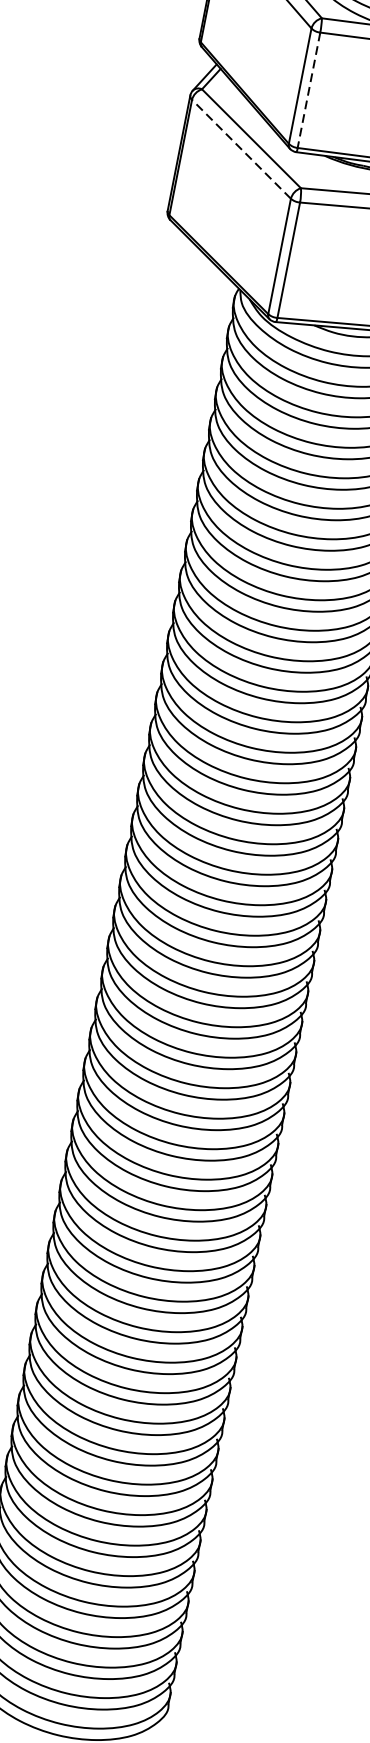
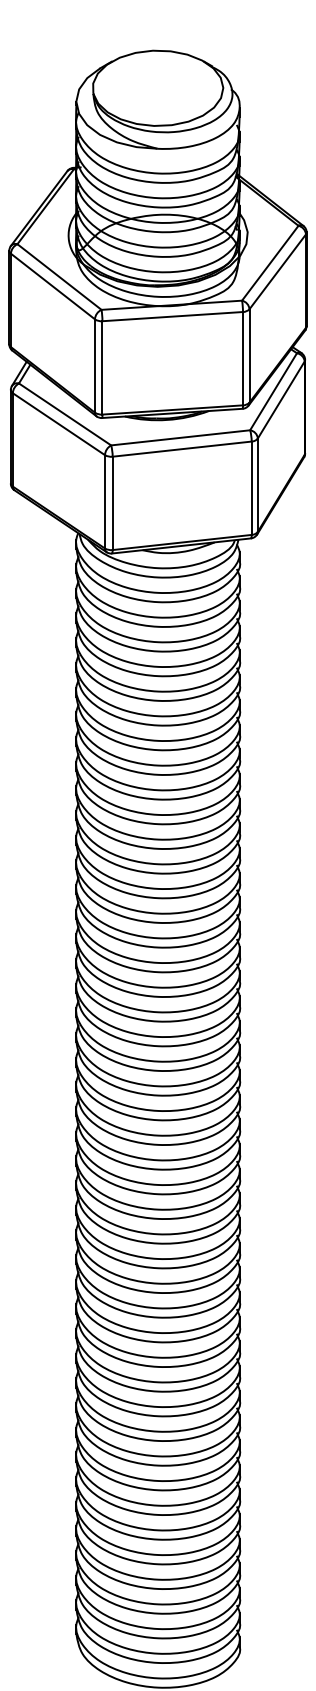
line: (309, 89) -> (102, 367), dashed -> solid
line: (240, 149) -> (58, 424), dashed -> solid

